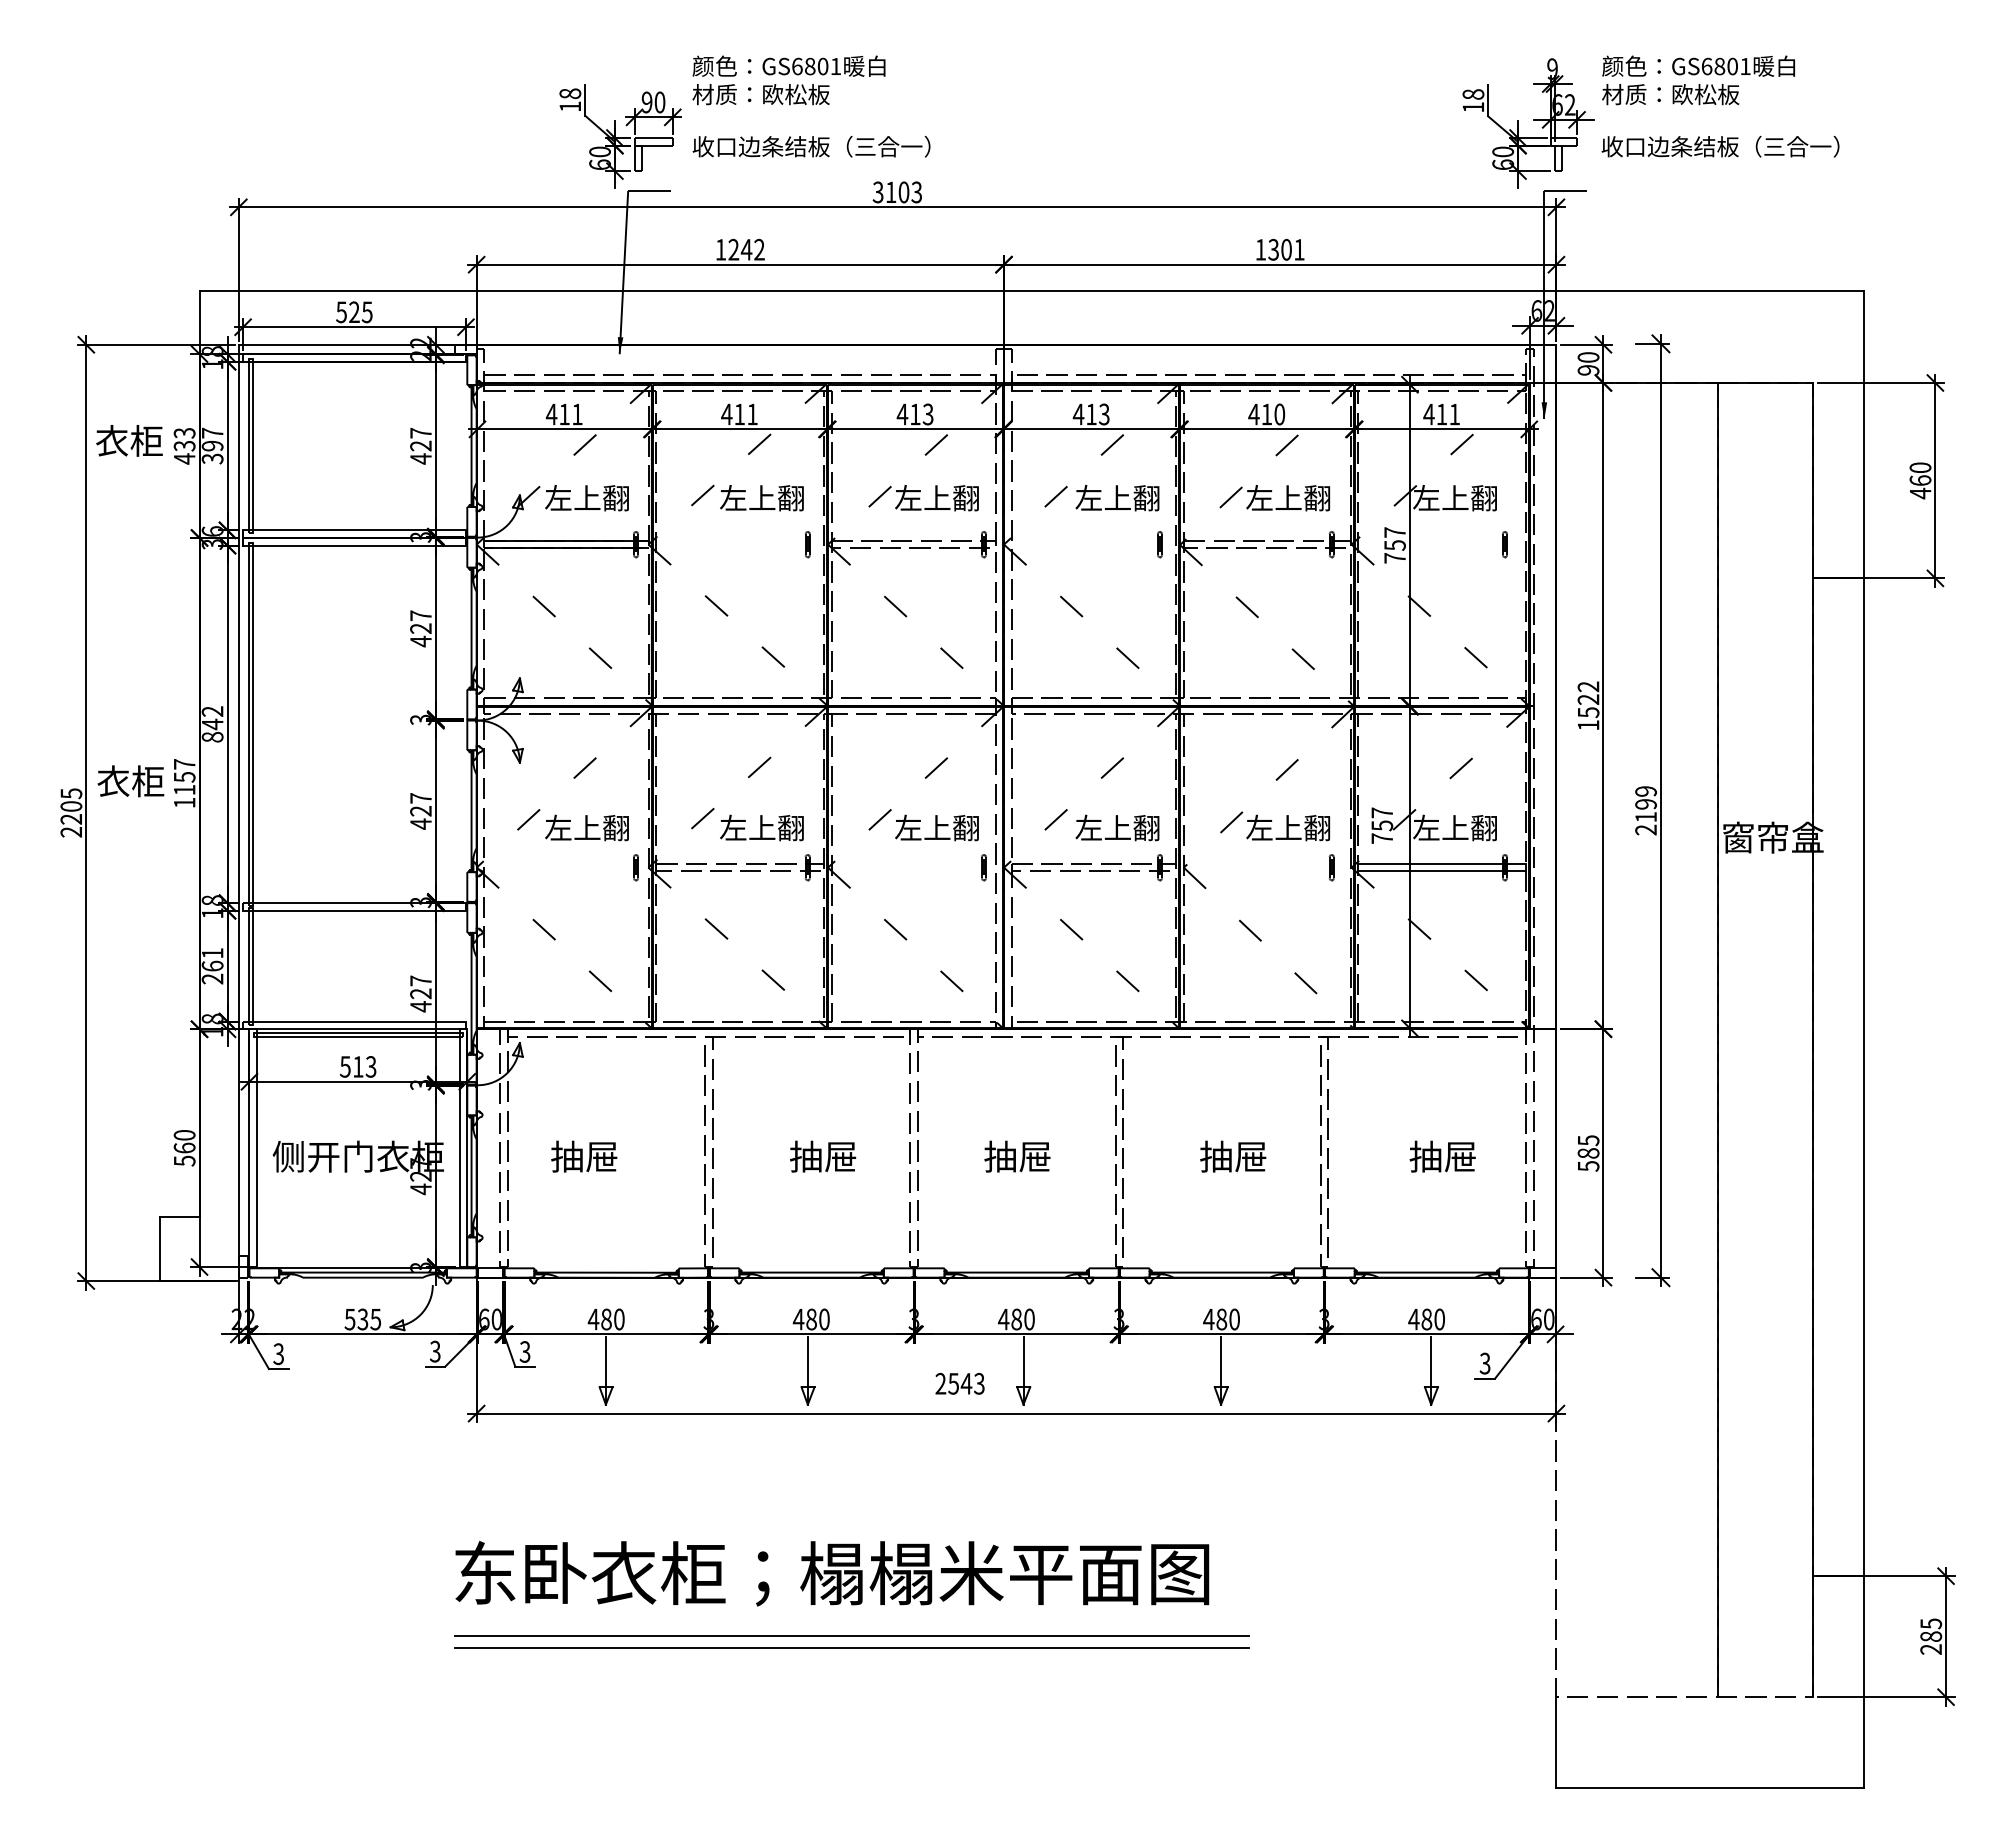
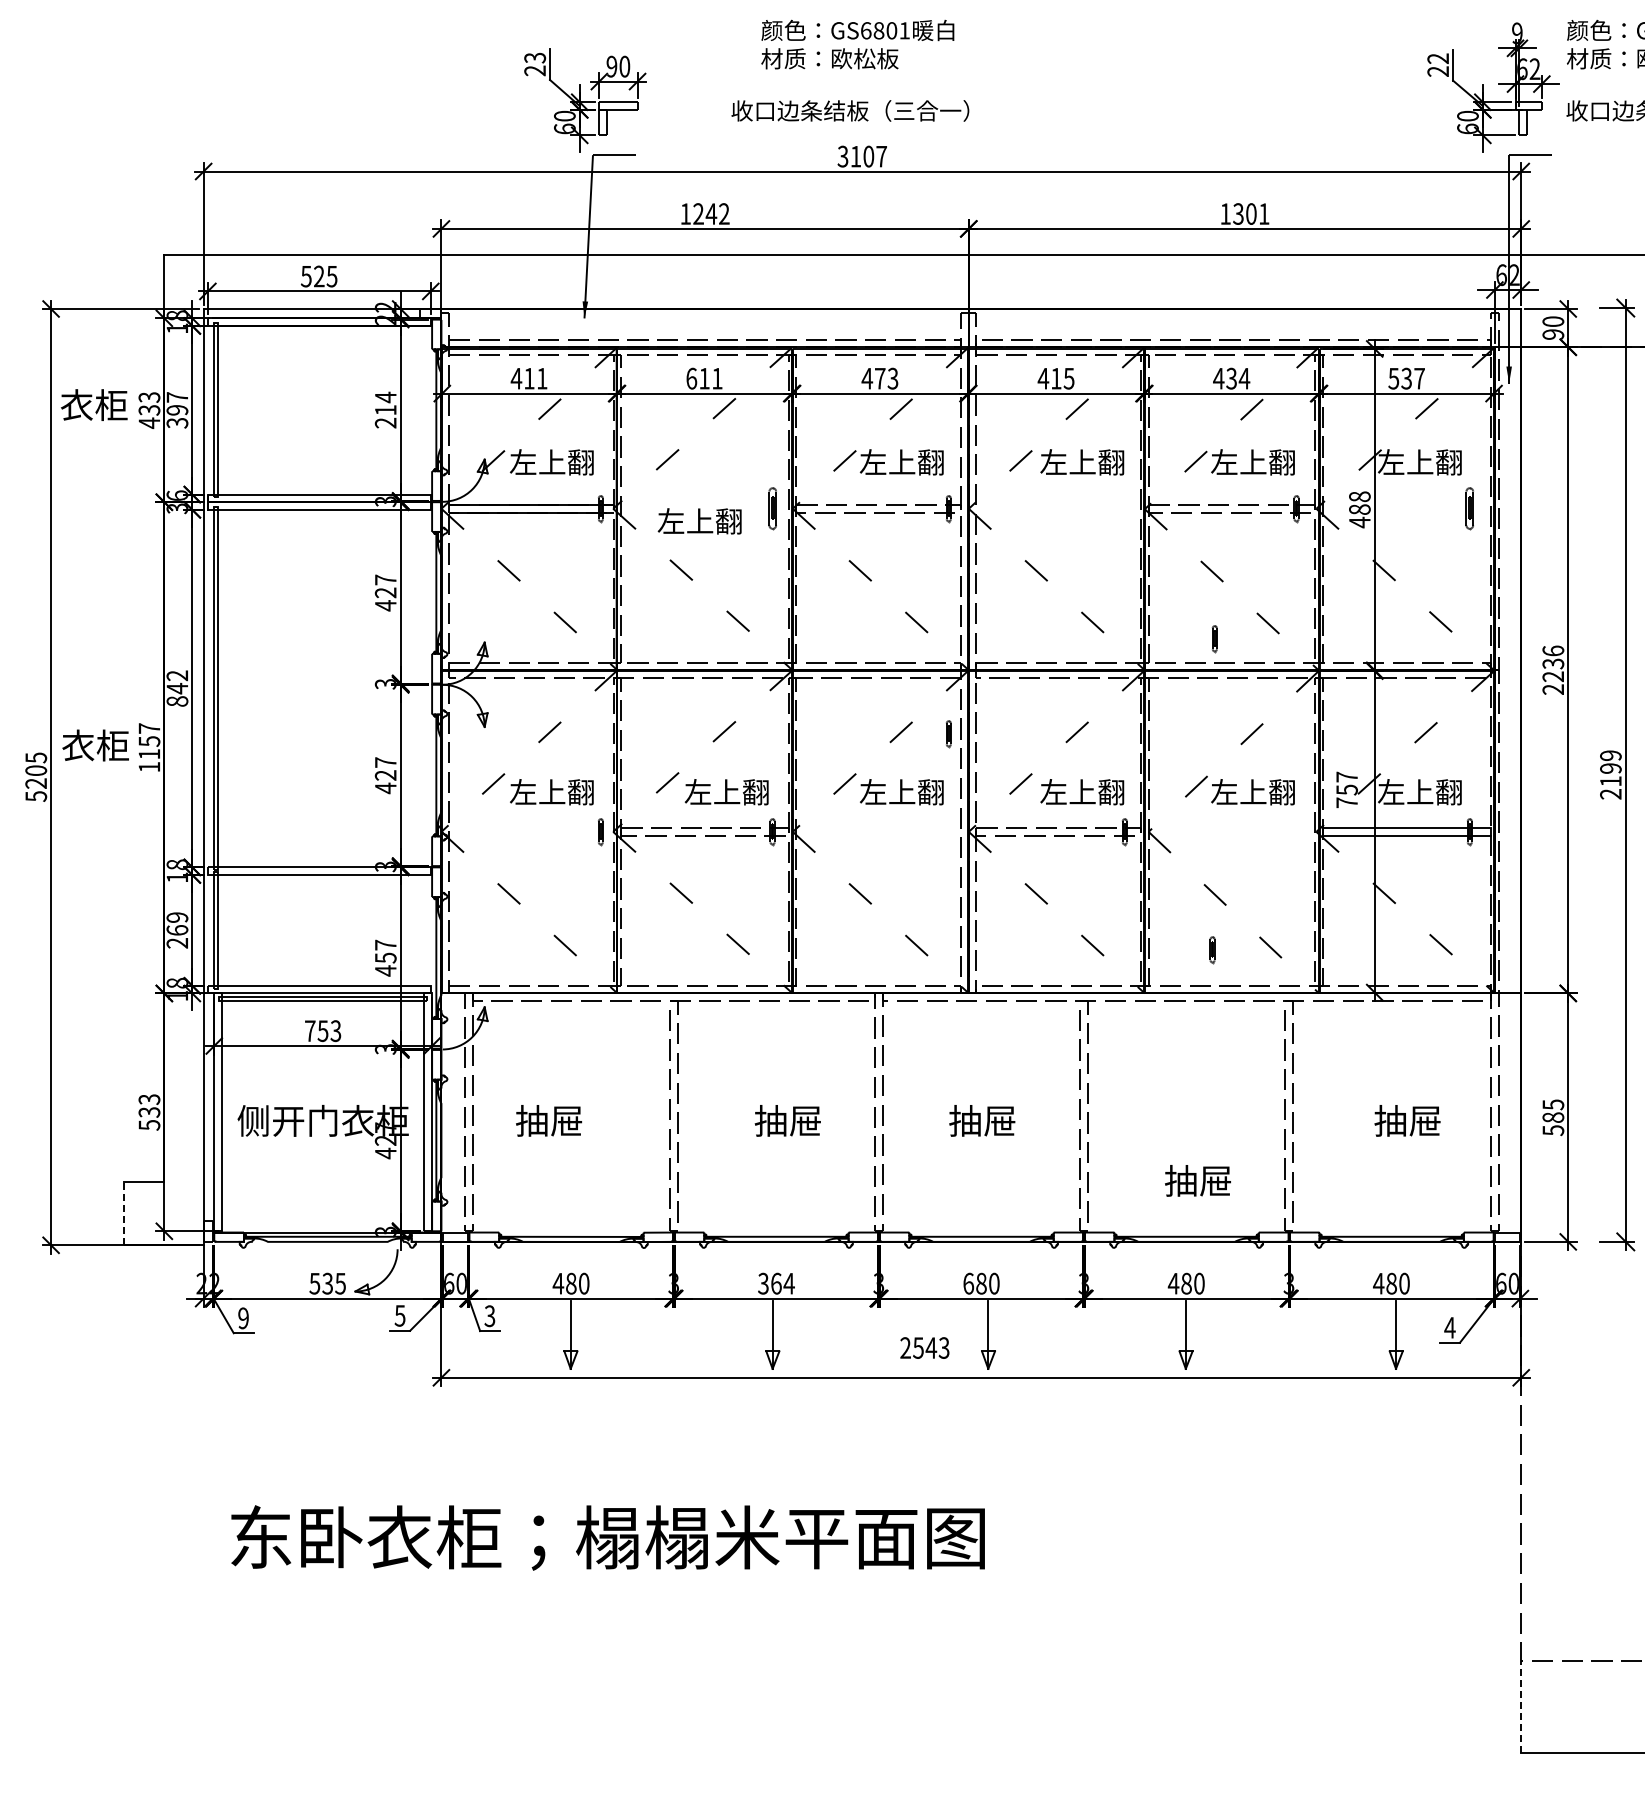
text: (788, 80) -> (857, 44), moved
text: (570, 99) -> (535, 63), 18 -> 23
text: (1473, 100) -> (1438, 64), 18 -> 22
text: (811, 146) -> (850, 110), moved
text: (916, 192) -> (881, 156), 3103 -> 3107
text: (1104, 413) -> (1069, 377), 413 -> 415
text: (726, 414) -> (691, 378), 411 -> 611
text: (915, 414) -> (880, 378), 413 -> 473
text: (1273, 414) -> (1238, 378), 410 -> 434
text: (1441, 414) -> (1406, 378), 411 -> 537
text: (420, 445) -> (385, 409), 427 -> 214
text: (761, 498) -> (699, 521), moved
part: (807, 544) -> (772, 508), size x1.6
part: (1159, 544) -> (1214, 638), moved
part: (1504, 544) -> (1469, 508), size x1.6
text: (1394, 545) -> (1359, 509), 757 -> 488
text: (1588, 705) -> (1553, 669), 1522 -> 2236
text: (71, 832) -> (36, 796), 2205 -> 5205
part: (983, 867) -> (948, 733), moved
part: (1331, 867) -> (1212, 949), moved
text: (212, 953) -> (177, 917), 261 -> 269
text: (420, 993) -> (385, 957), 427 -> 457
text: (351, 1066) -> (316, 1030), 513 -> 753
text: (184, 1141) -> (149, 1105), 560 -> 533
text: (1233, 1156) -> (1198, 1180), moved
line: (159, 1249) -> (124, 1213), solid -> dashed
text: (811, 1319) -> (776, 1283), 480 -> 364
text: (1003, 1319) -> (968, 1283), 480 -> 680
text: (435, 1350) -> (400, 1314), 3 -> 5
text: (278, 1353) -> (243, 1317), 3 -> 9
text: (1484, 1363) -> (1449, 1327), 3 -> 4
text: (832, 1573) -> (608, 1537), moved
line: (851, 1635) -> (816, 1599), removed
line: (851, 1648) -> (816, 1612), removed
line: (1556, 1742) -> (1521, 1706), solid -> dashed

